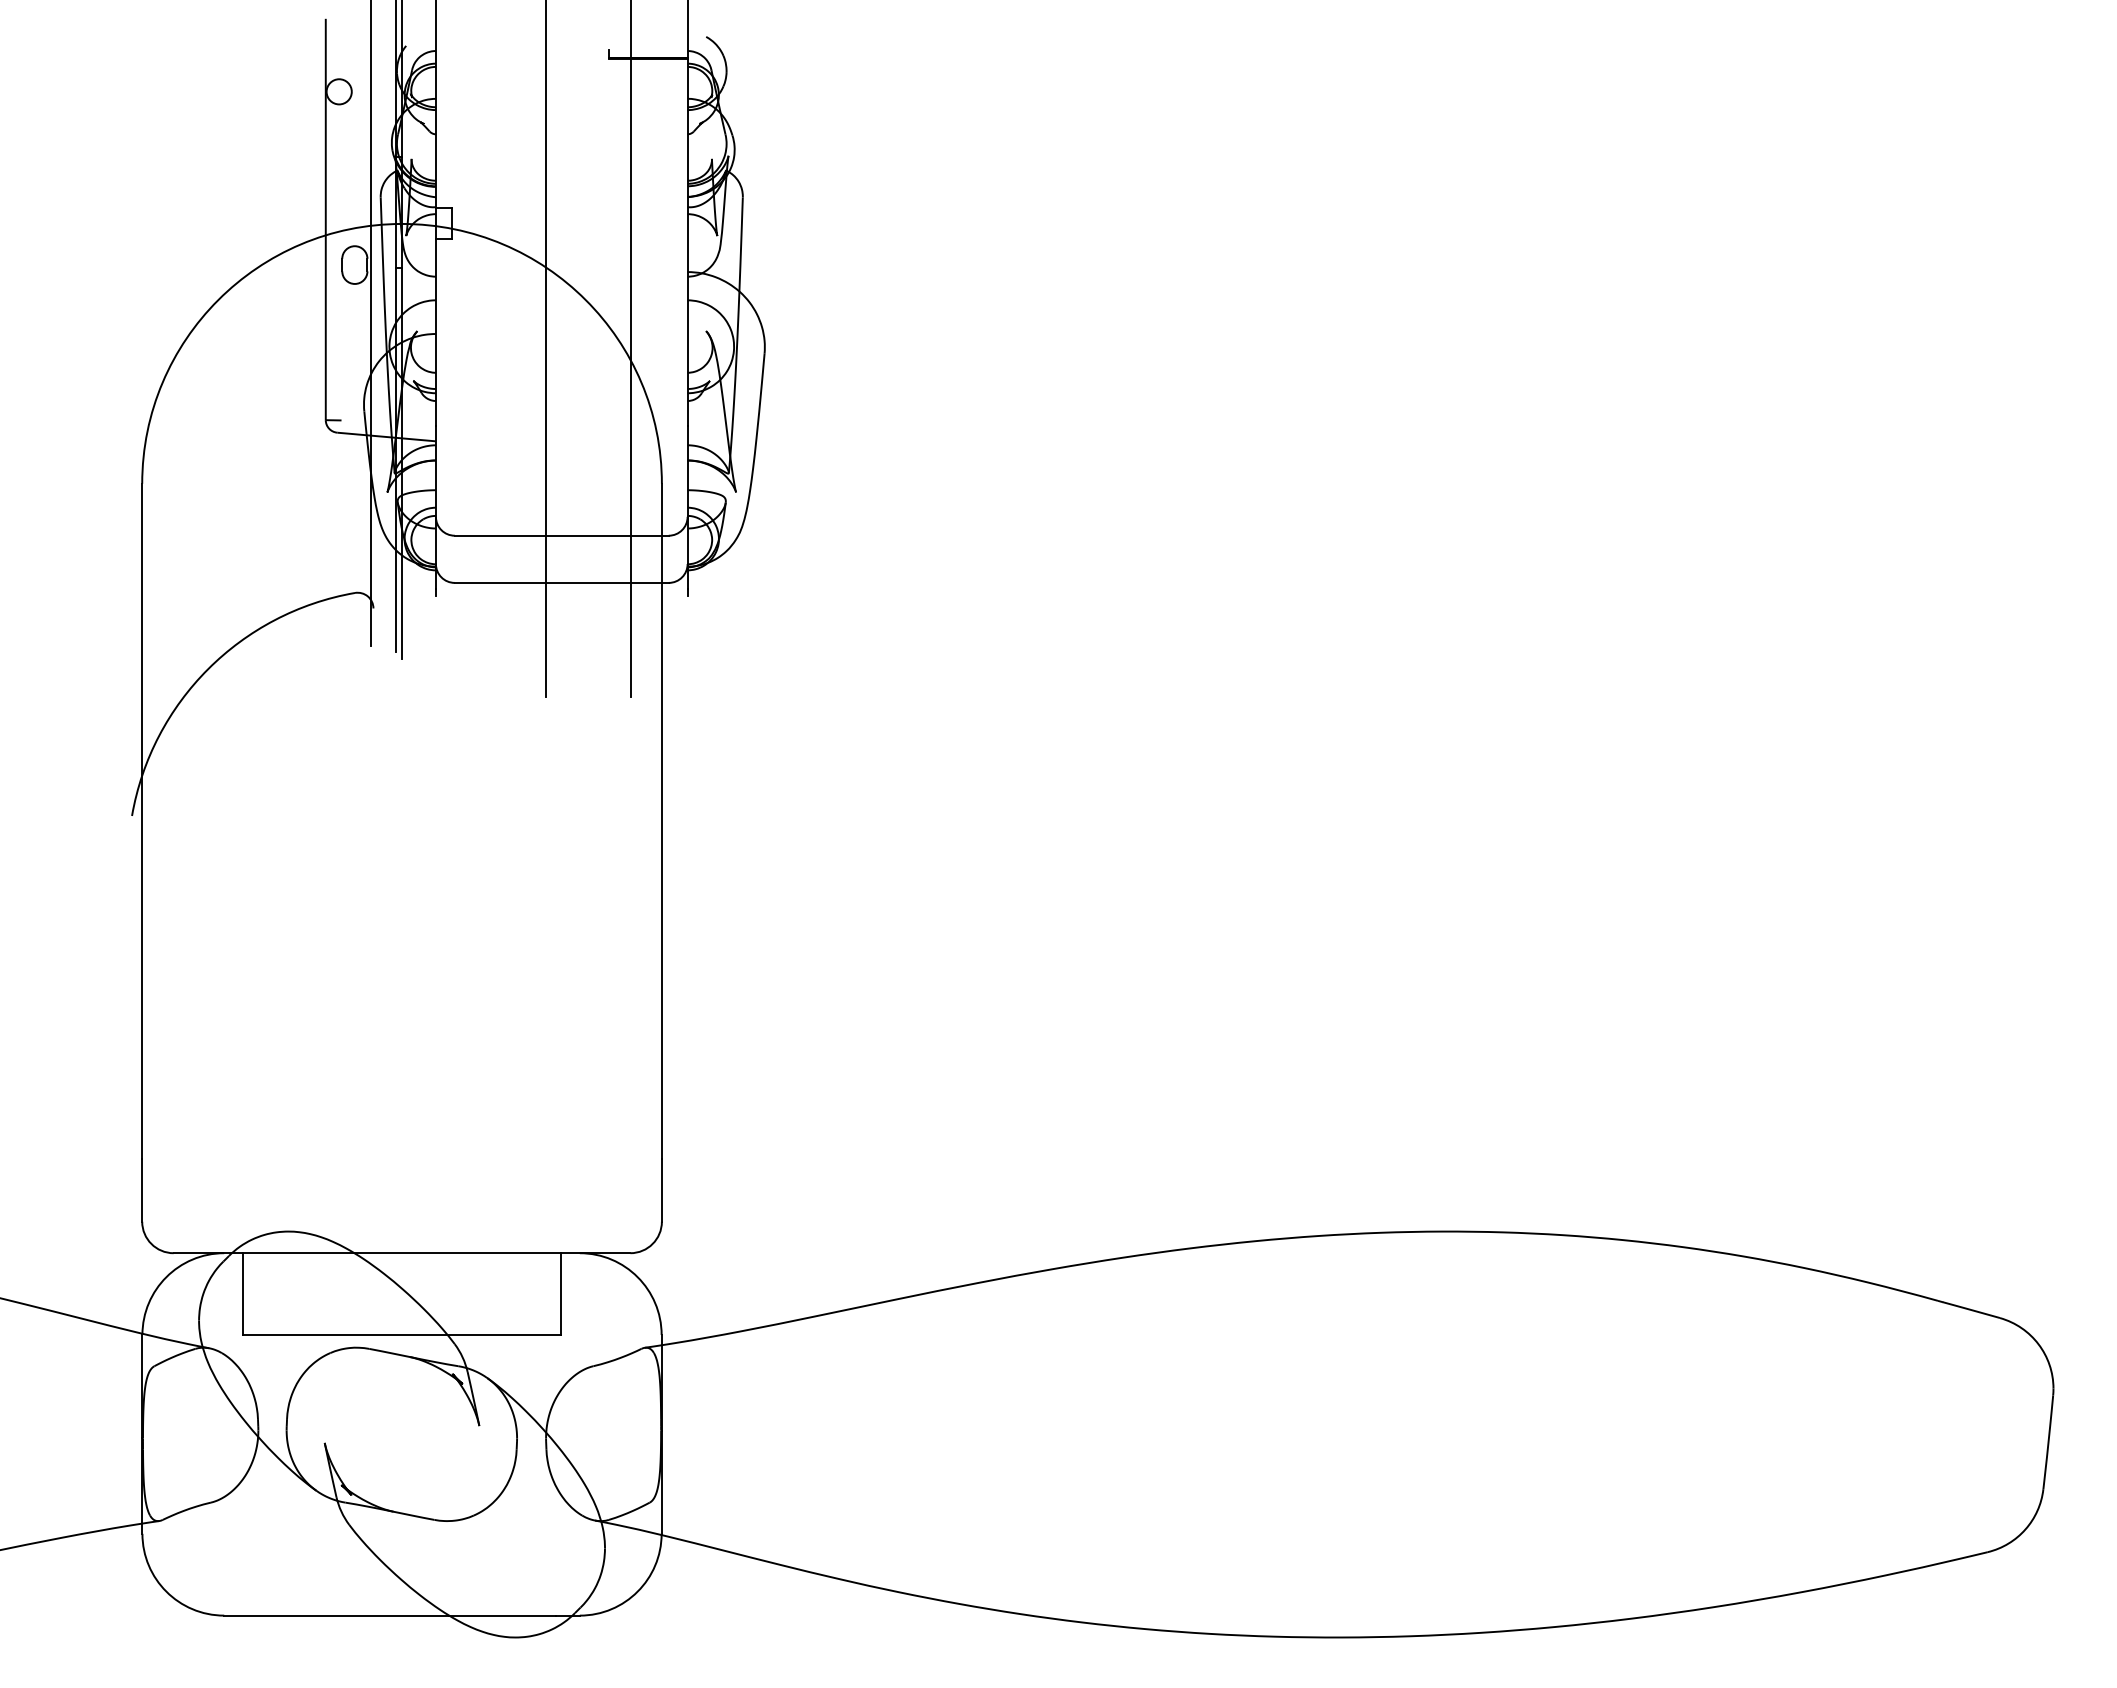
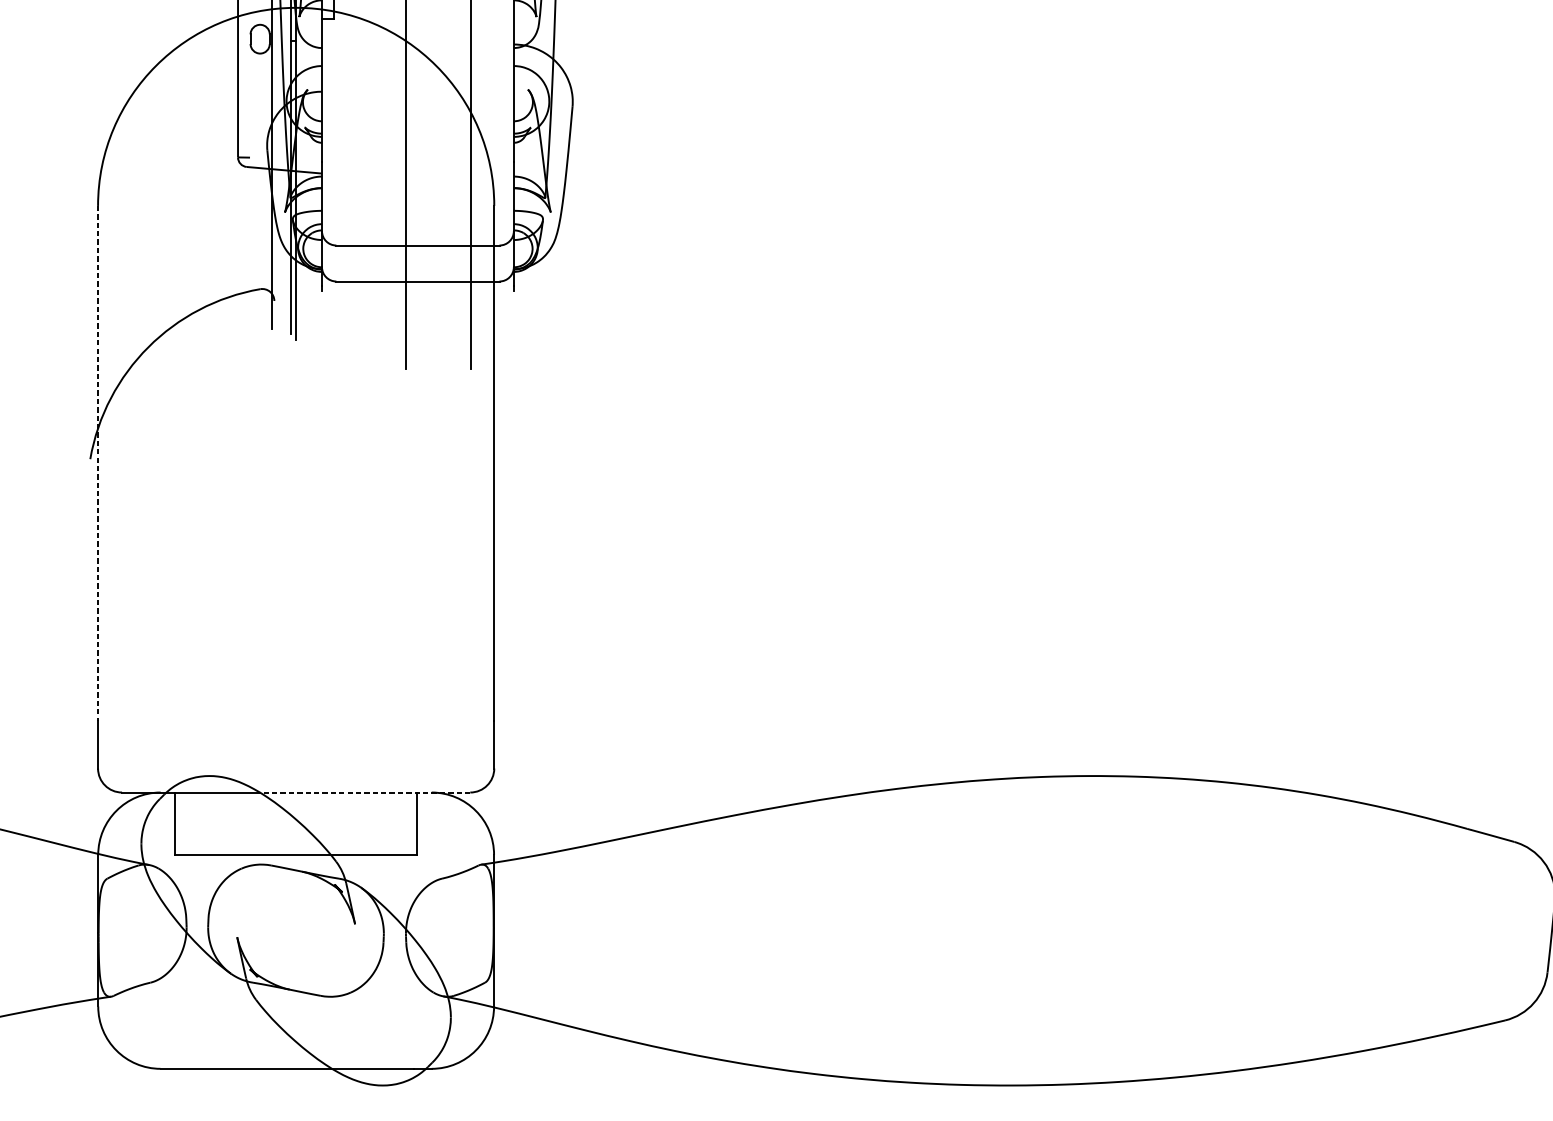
line: (142, 821) -> (98, 463), solid -> dashed
line: (492, 1253) -> (365, 792), solid -> dashed

